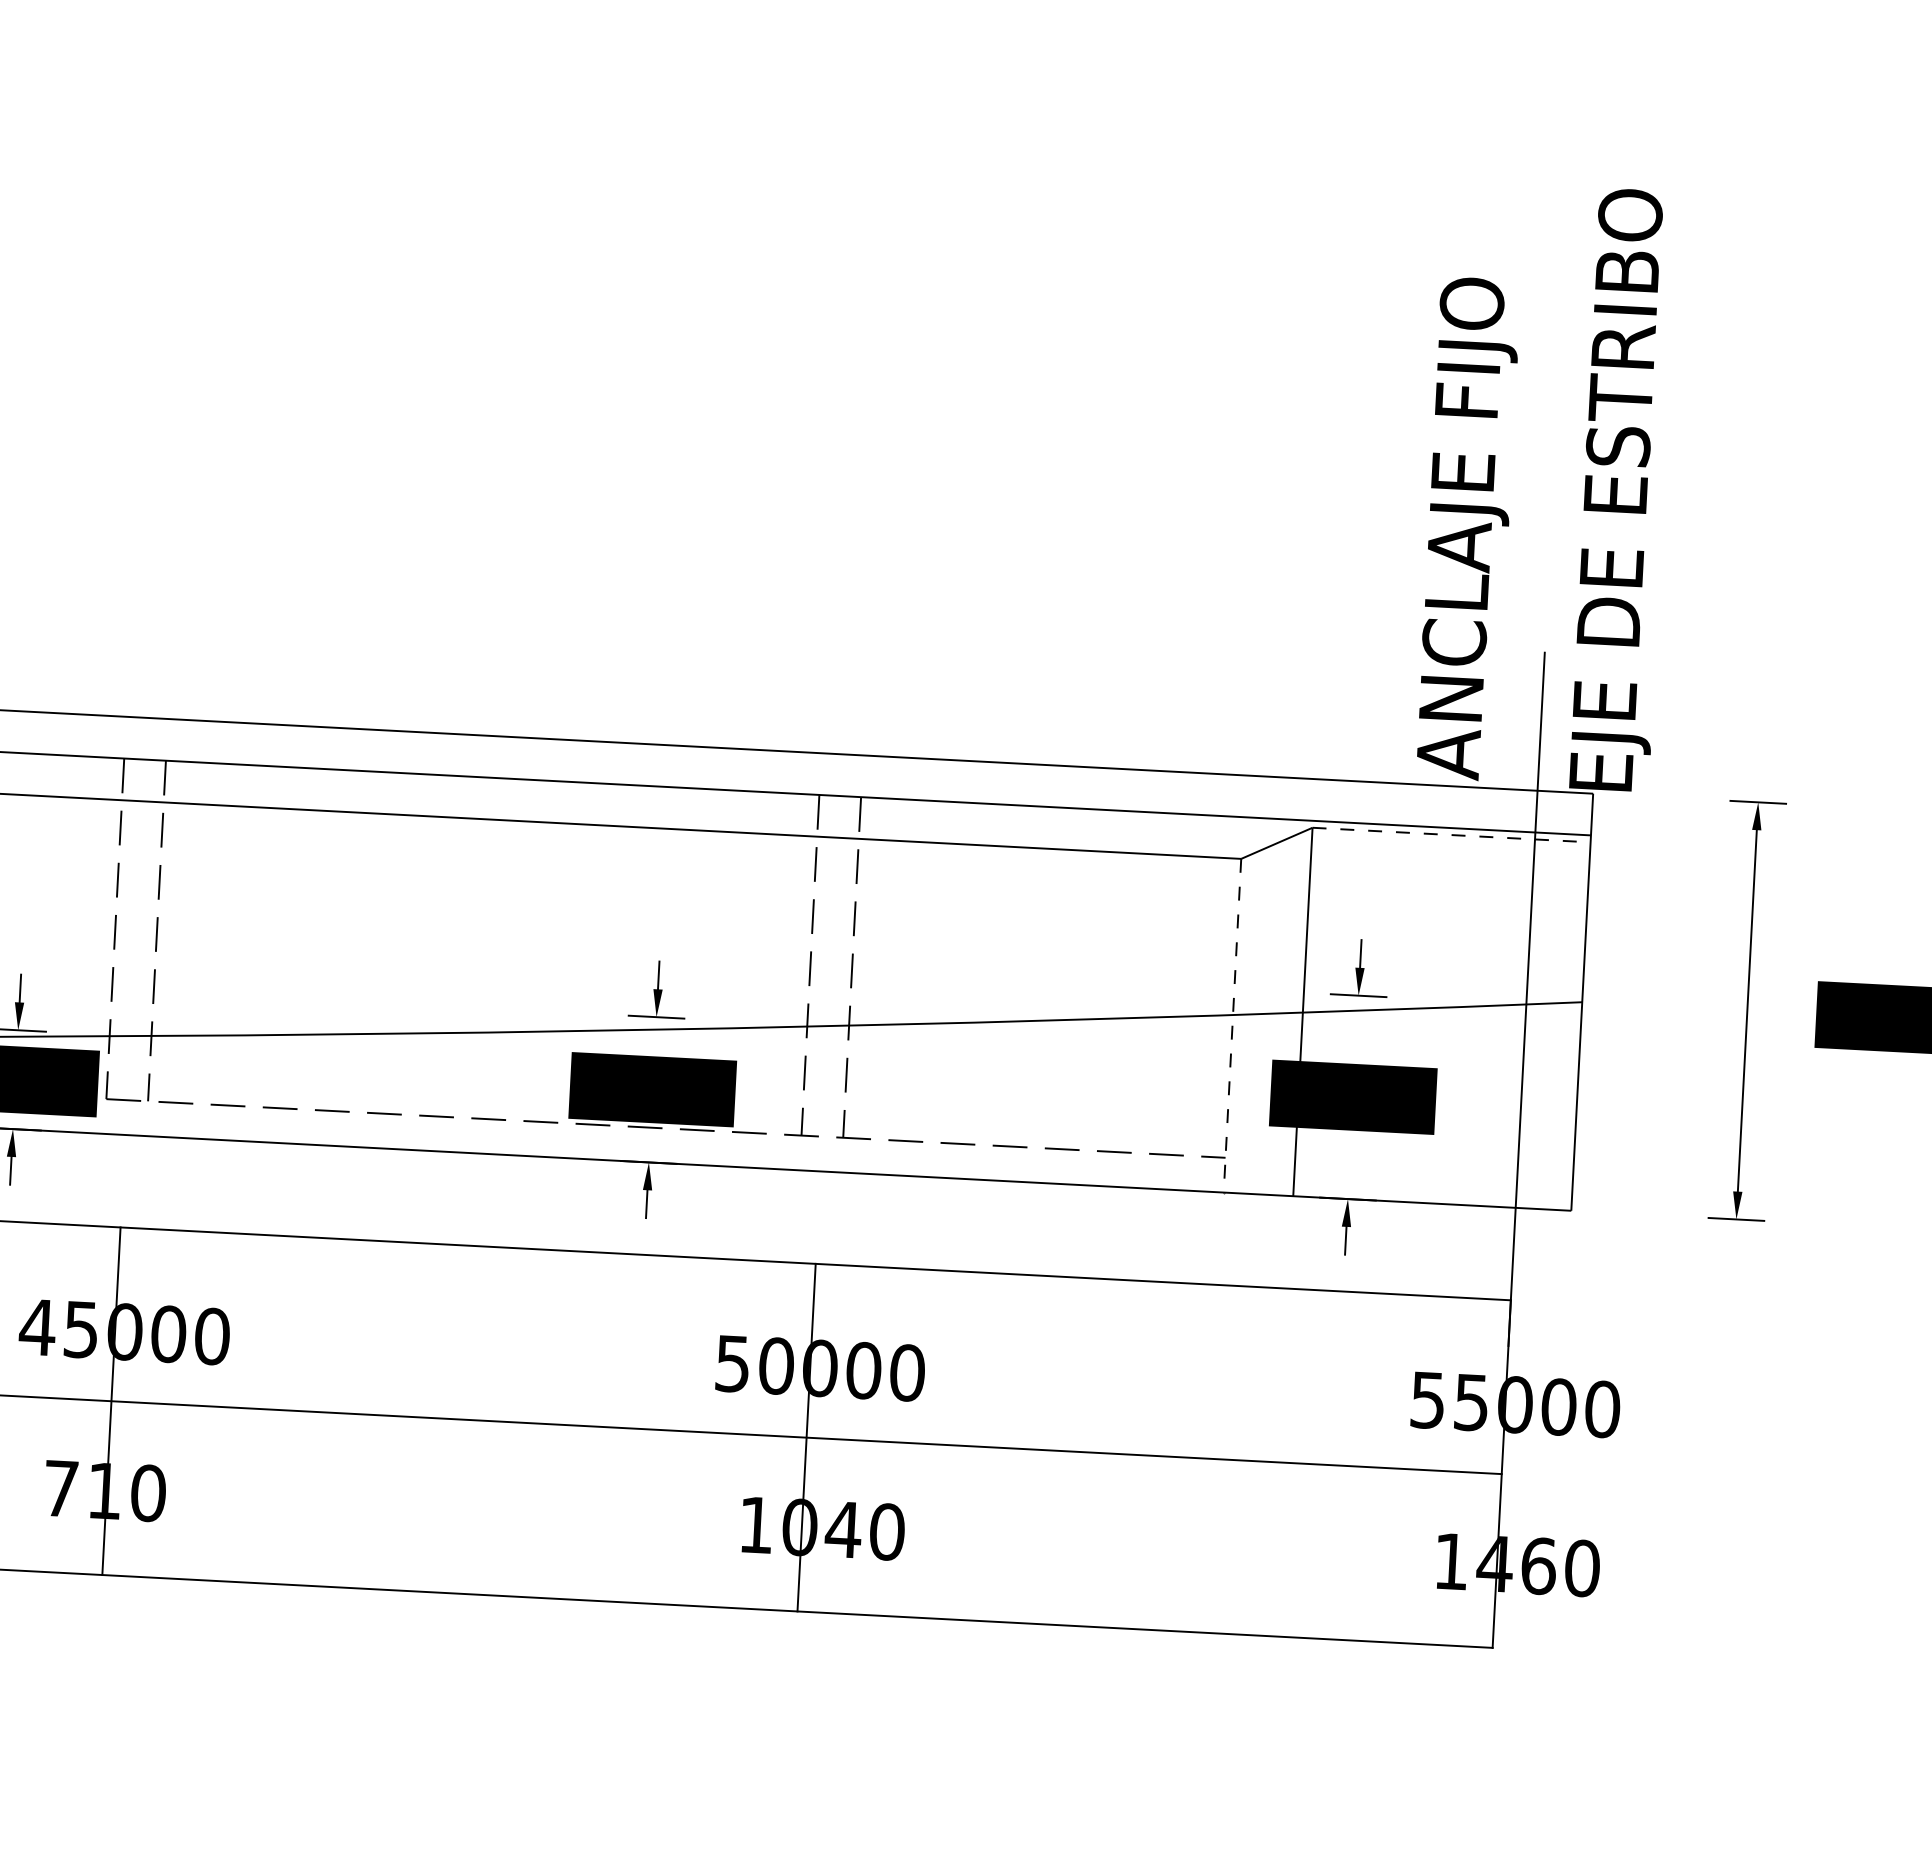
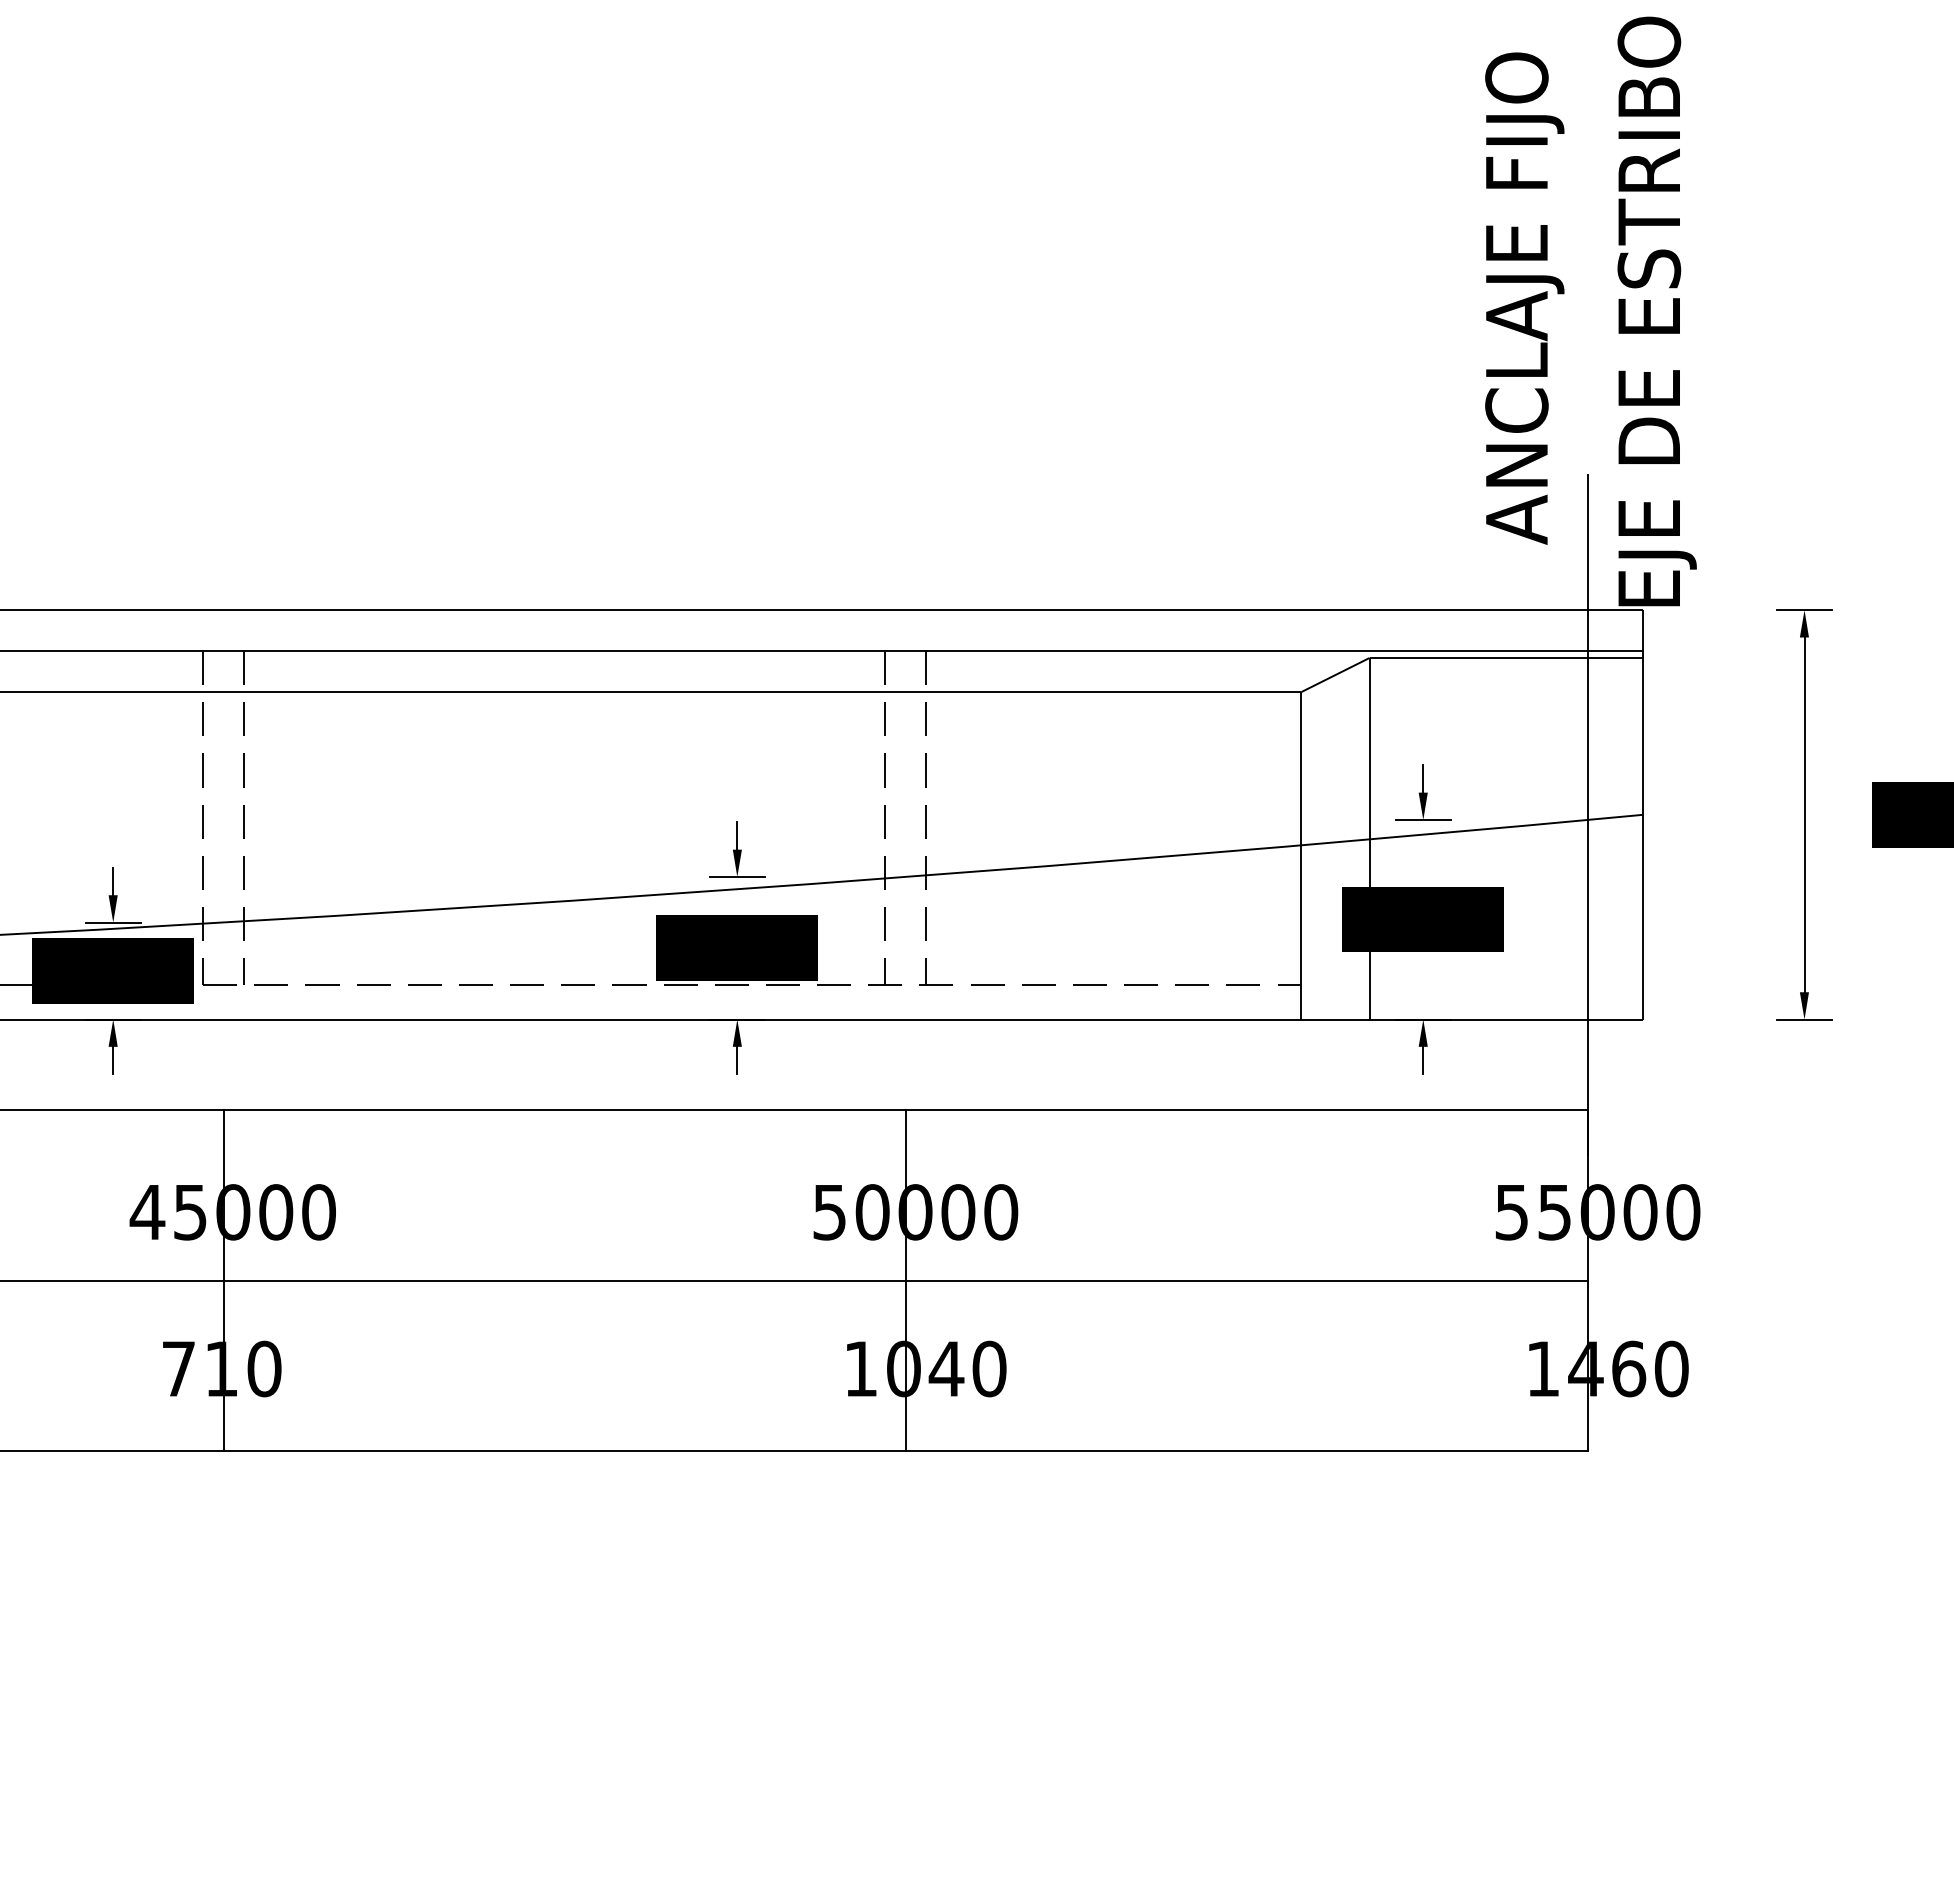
text: (1468, 528) -> (1524, 298), moved
line: (1452, 834) -> (1506, 657), dashed -> solid
line: (1232, 1025) -> (1301, 855), dashed -> solid

